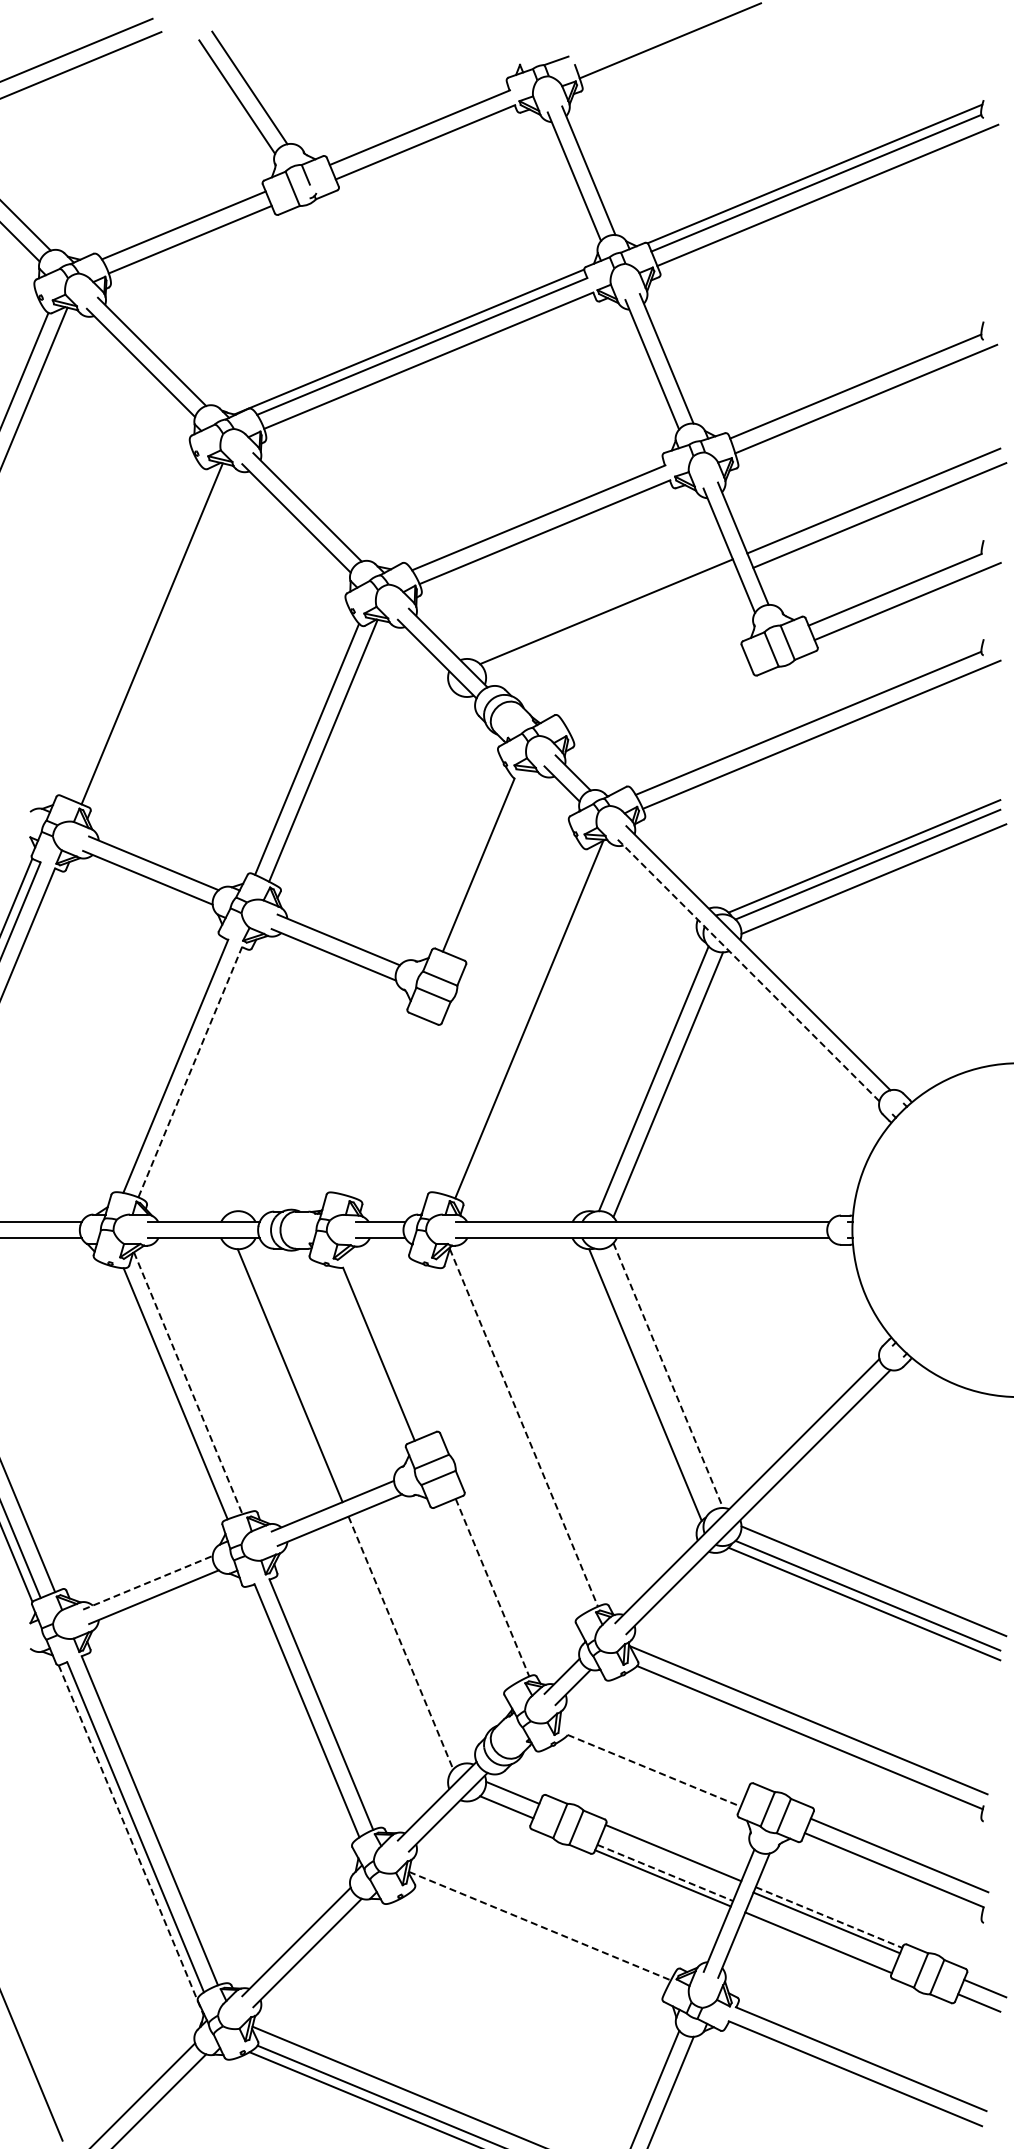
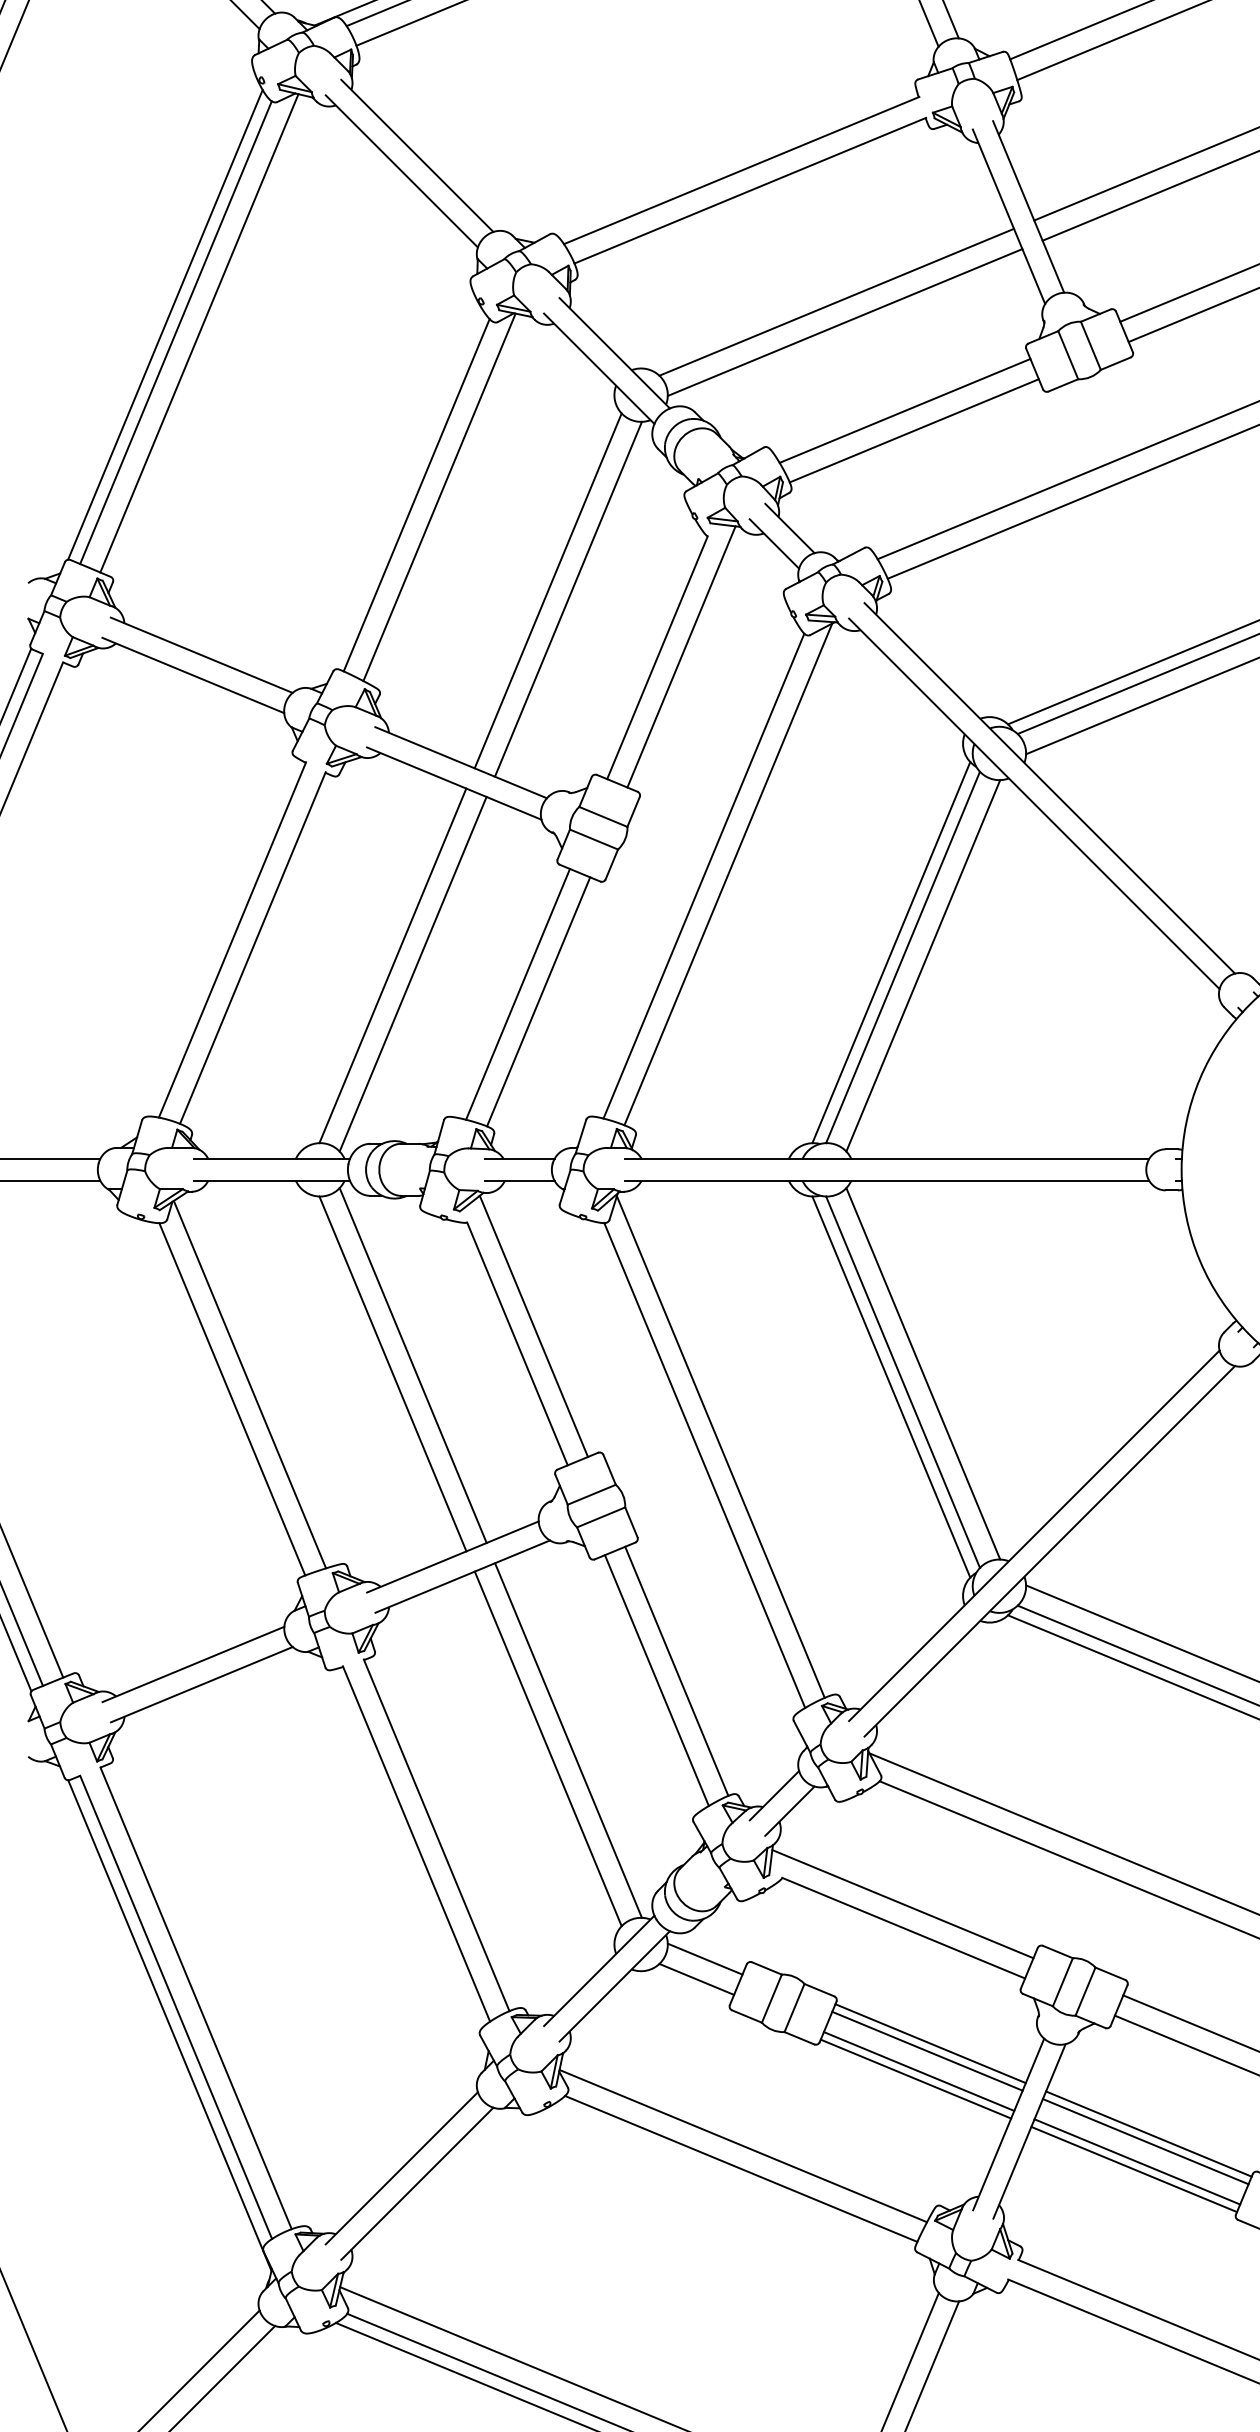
line: (612, 625) -> (845, 321), added
line: (127, 627) -> (164, 324), added
line: (135, 633) -> (175, 332), added
line: (654, 689) -> (904, 411), added
line: (661, 703) -> (913, 430), added
line: (400, 817) -> (547, 590), added
line: (414, 823) -> (567, 599), added
line: (495, 864) -> (680, 656), added
line: (747, 969) -> (1034, 804), dashed -> solid
line: (511, 1020) -> (703, 875), added
line: (190, 1072) -> (253, 948), dashed -> solid
line: (645, 1075) -> (891, 952), added
line: (289, 1084) -> (391, 965), added
line: (304, 1090) -> (413, 973), added
line: (379, 1104) -> (518, 993), added
line: (393, 1110) -> (537, 1001), added
line: (390, 1341) -> (533, 1325), added
line: (304, 1369) -> (413, 1365), added
line: (668, 1376) -> (923, 1375), dashed -> solid
line: (653, 1381) -> (902, 1382), added
line: (188, 1383) -> (250, 1384), dashed -> solid
line: (523, 1427) -> (720, 1446), dashed -> solid
line: (512, 1440) -> (704, 1464), added
line: (148, 1582) -> (194, 1664), dashed -> solid
line: (492, 1588) -> (676, 1672), dashed -> solid
line: (478, 1593) -> (657, 1679), added
line: (414, 1636) -> (567, 1739), added
line: (400, 1642) -> (547, 1748), dashed -> solid
line: (653, 1753) -> (902, 1903), added
line: (654, 1770) -> (904, 1927), dashed -> solid
line: (131, 1840) -> (170, 2025), dashed -> solid
line: (671, 1858) -> (927, 2051), added
line: (665, 1873) -> (919, 2072), dashed -> solid
line: (829, 1917) -> (1149, 2133), dashed -> solid
line: (539, 1926) -> (742, 2146), dashed -> solid
line: (820, 1937) -> (1136, 2162), added
line: (538, 1942) -> (741, 2169), added

